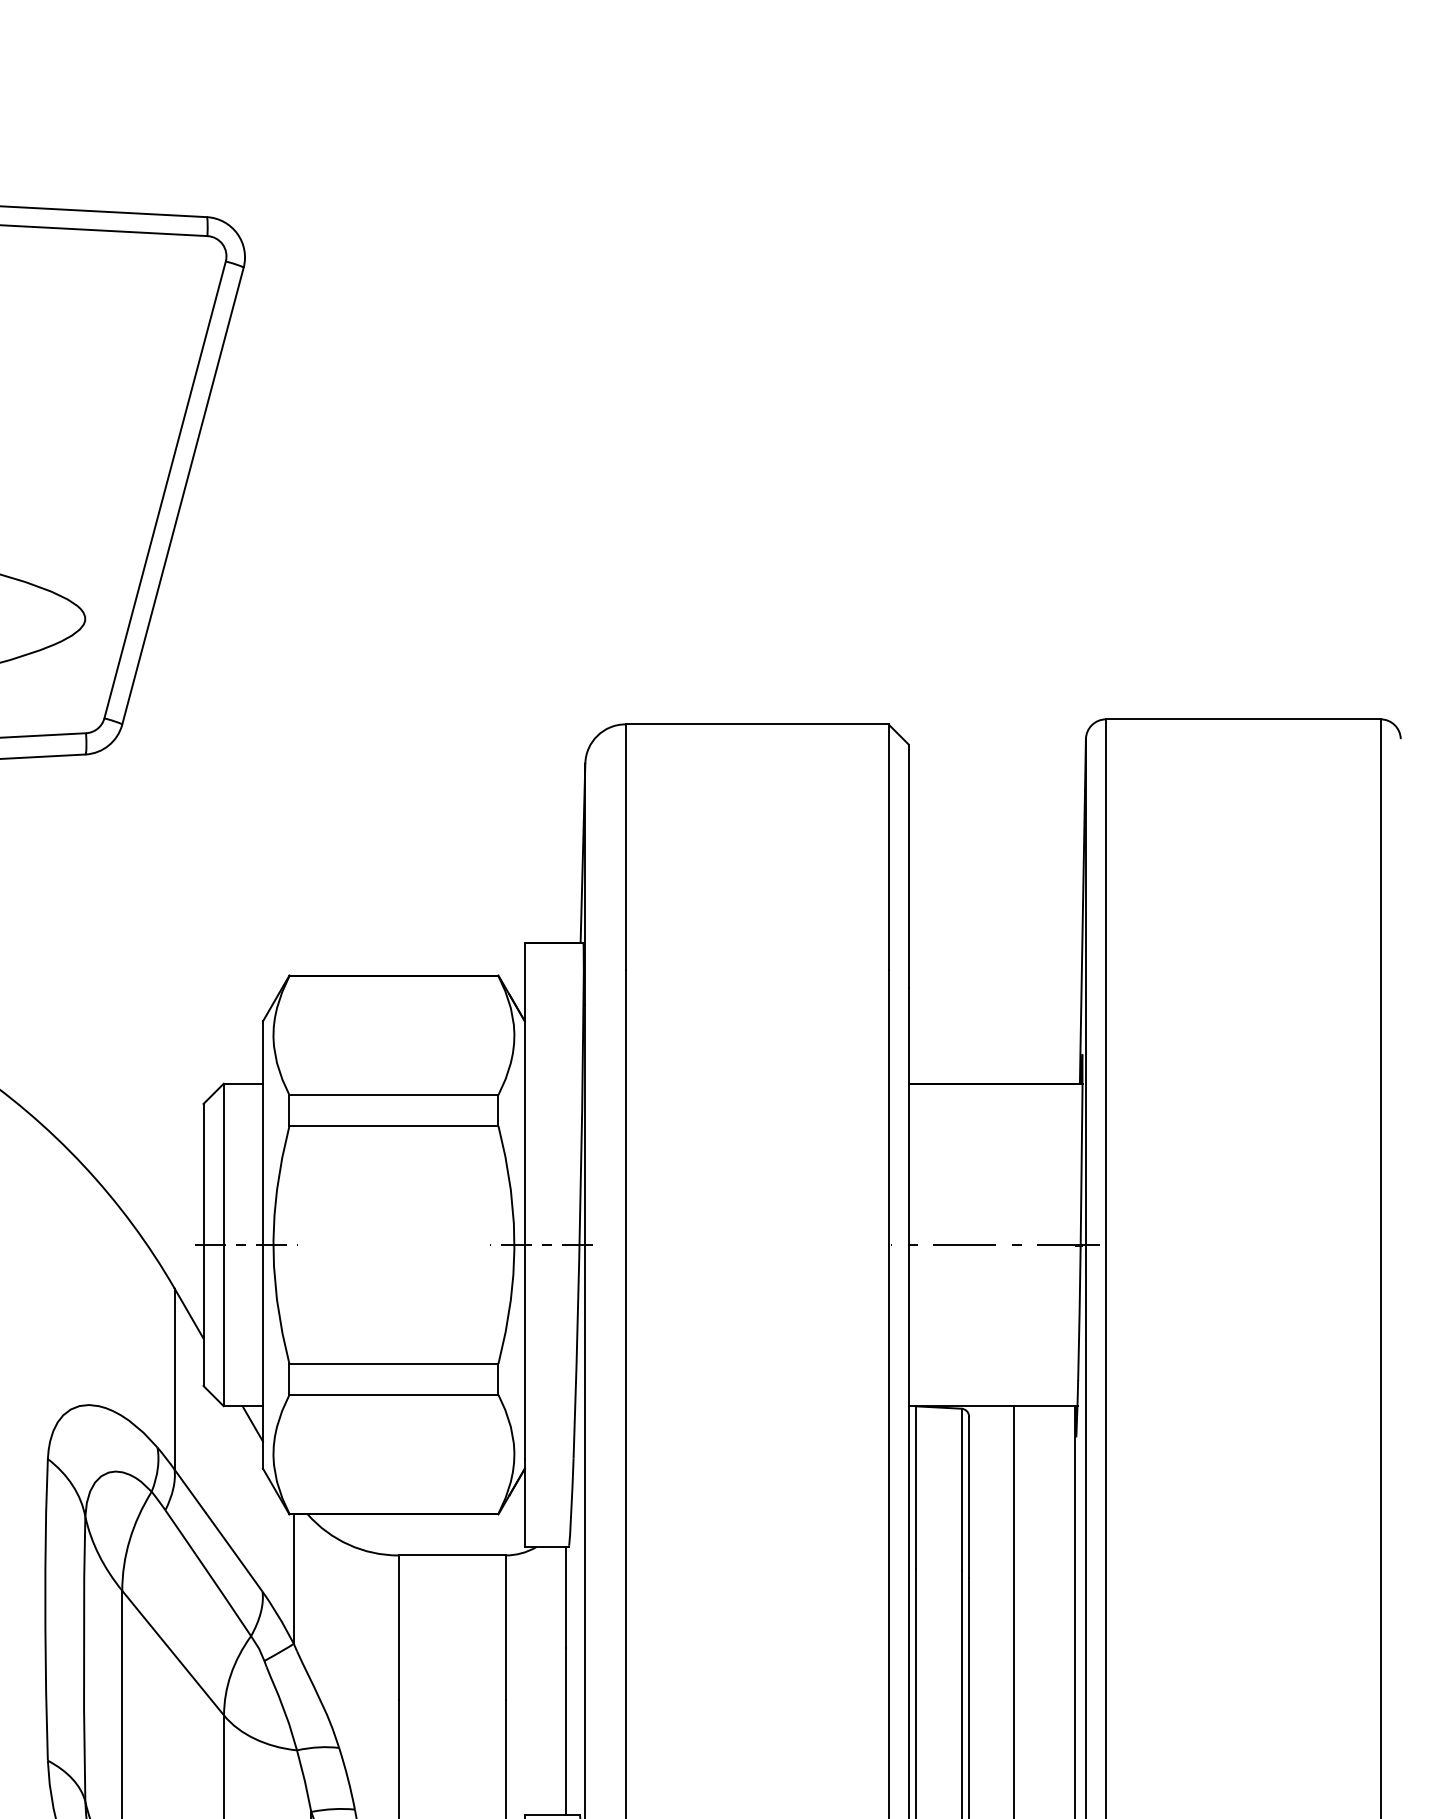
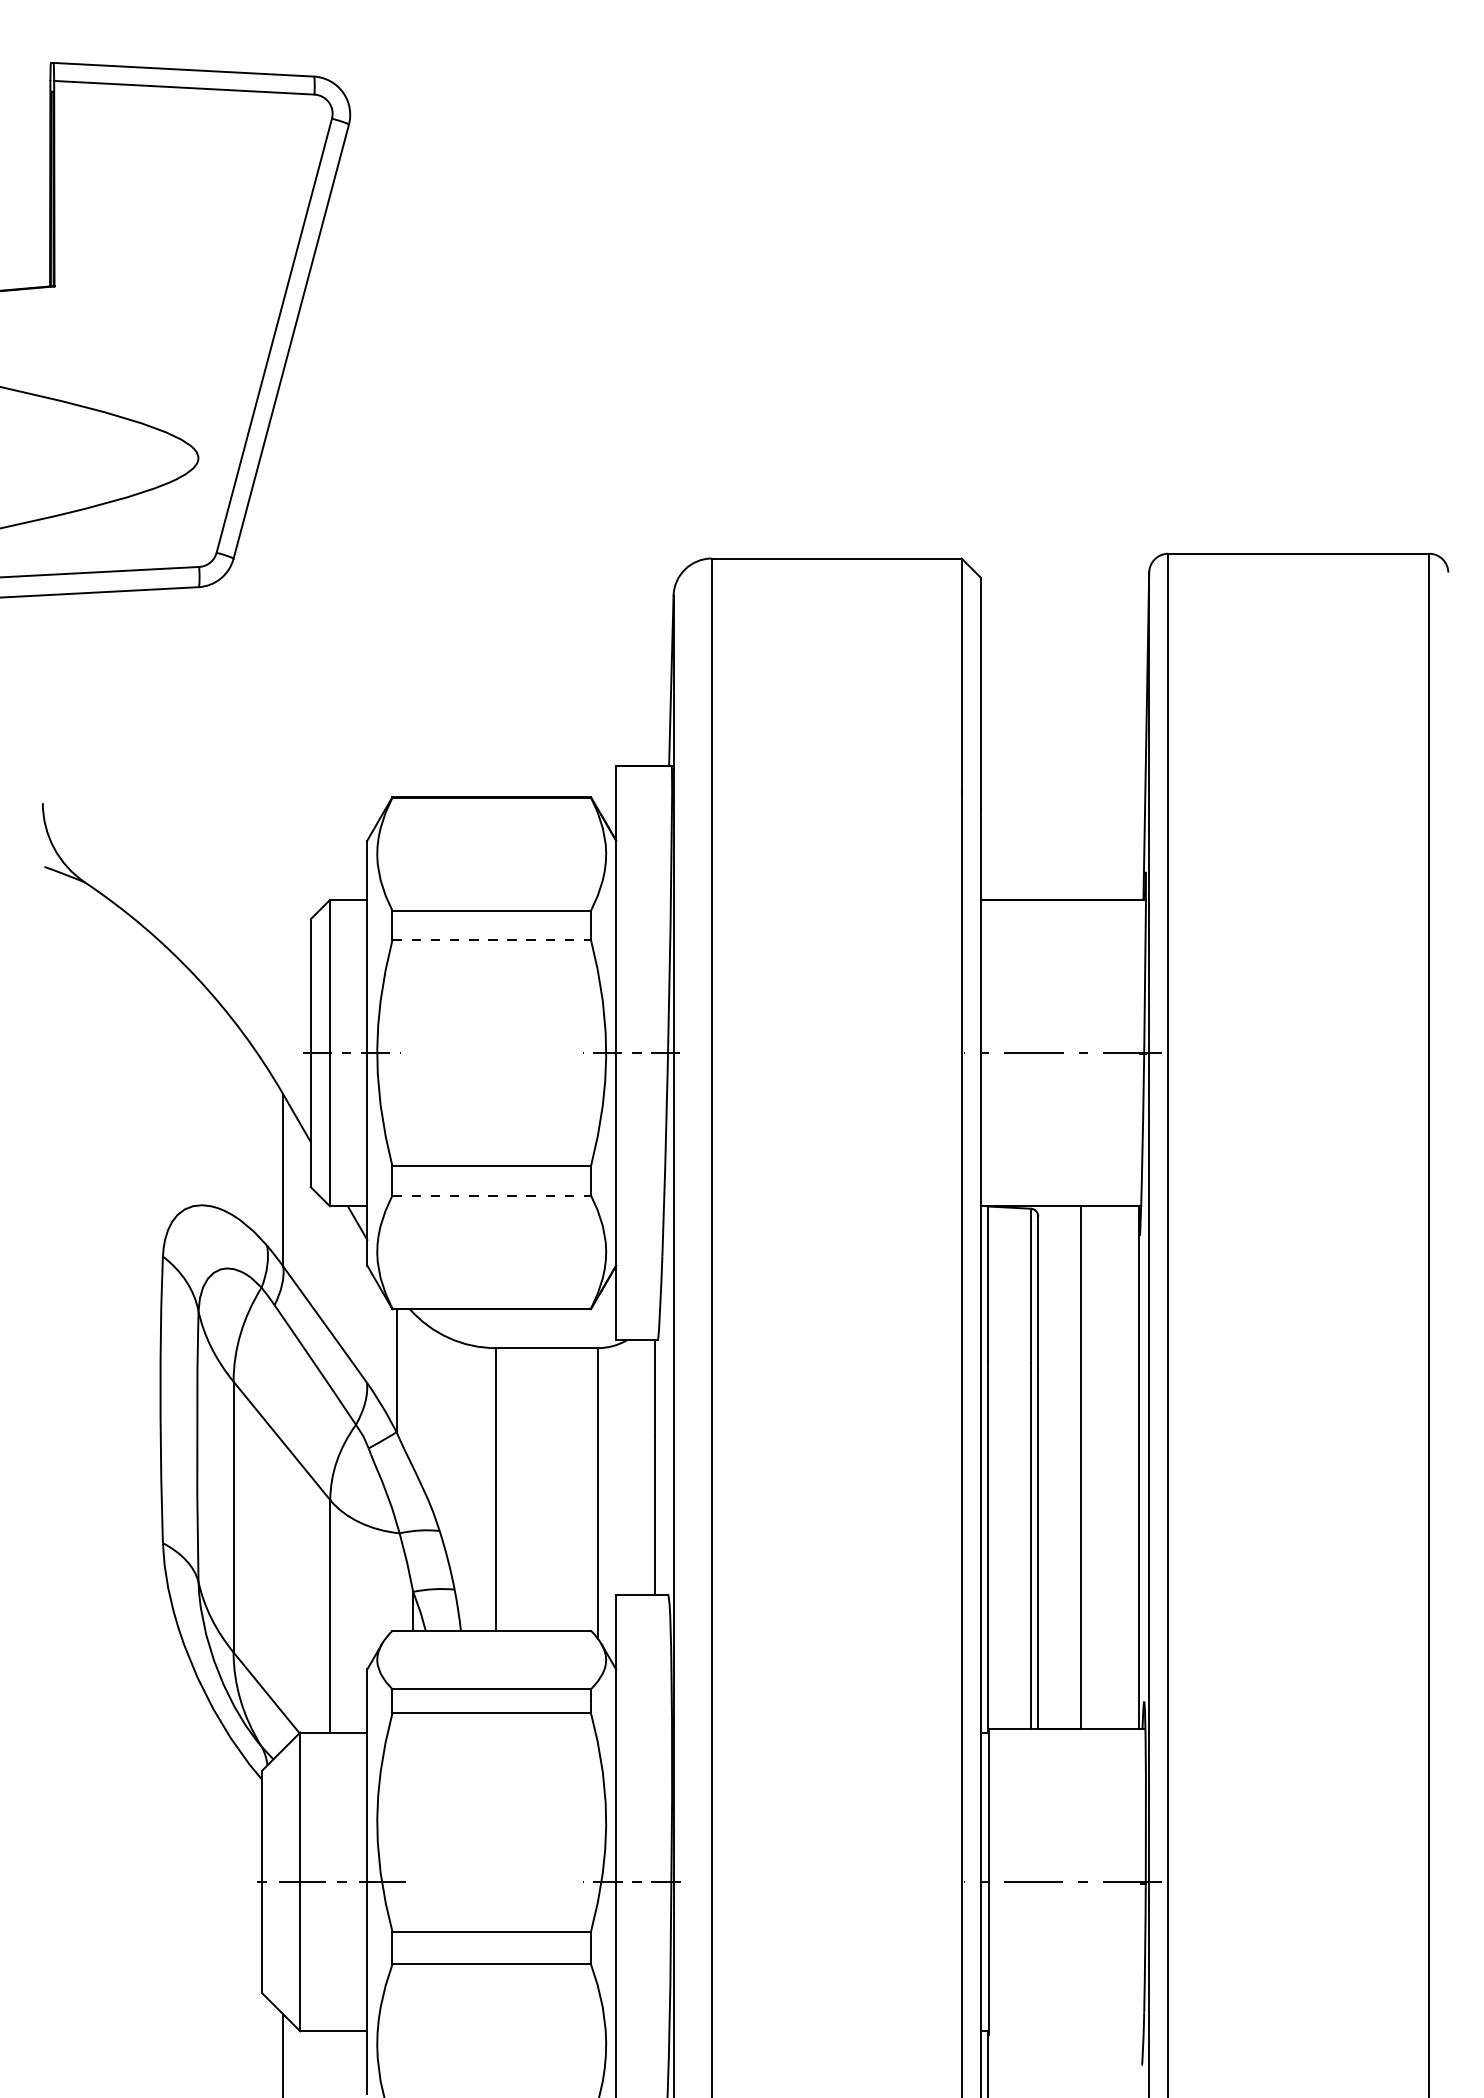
line: (394, 1126) -> (492, 940), solid -> dashed
line: (394, 1394) -> (492, 1195), solid -> dashed

